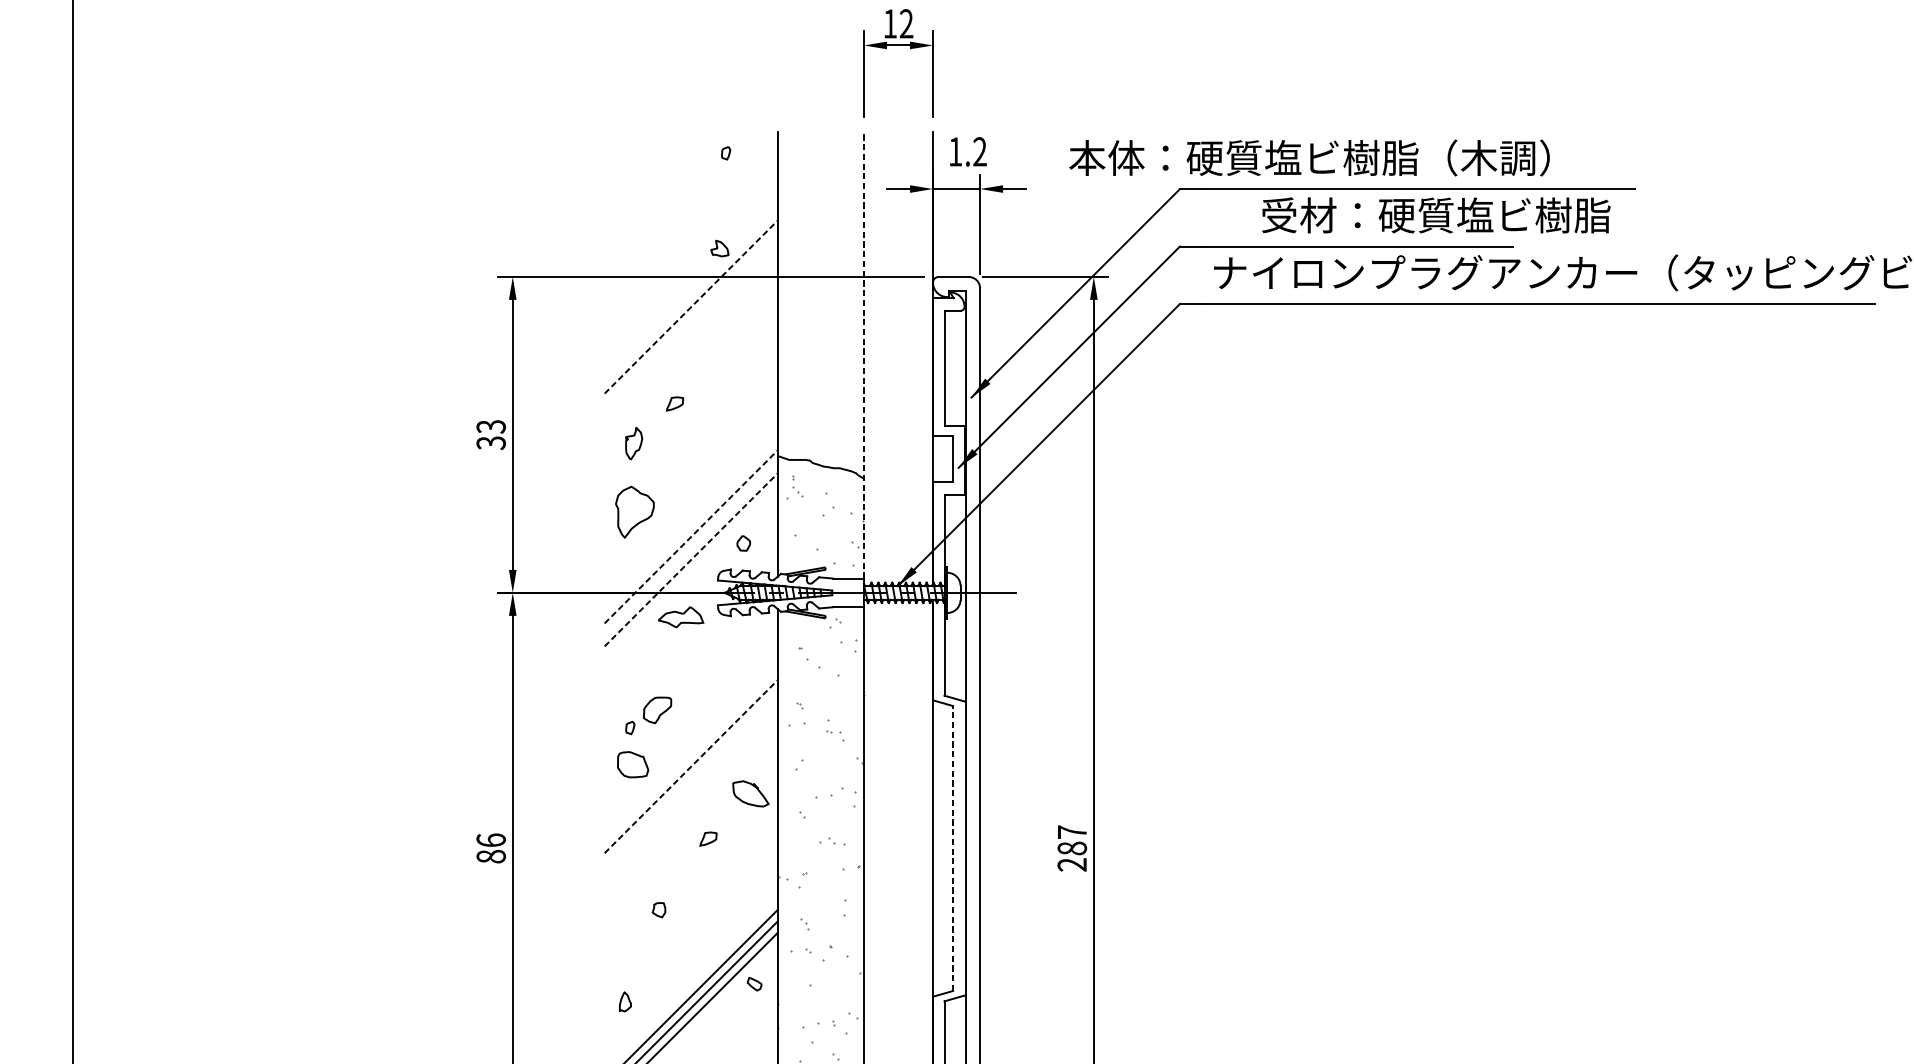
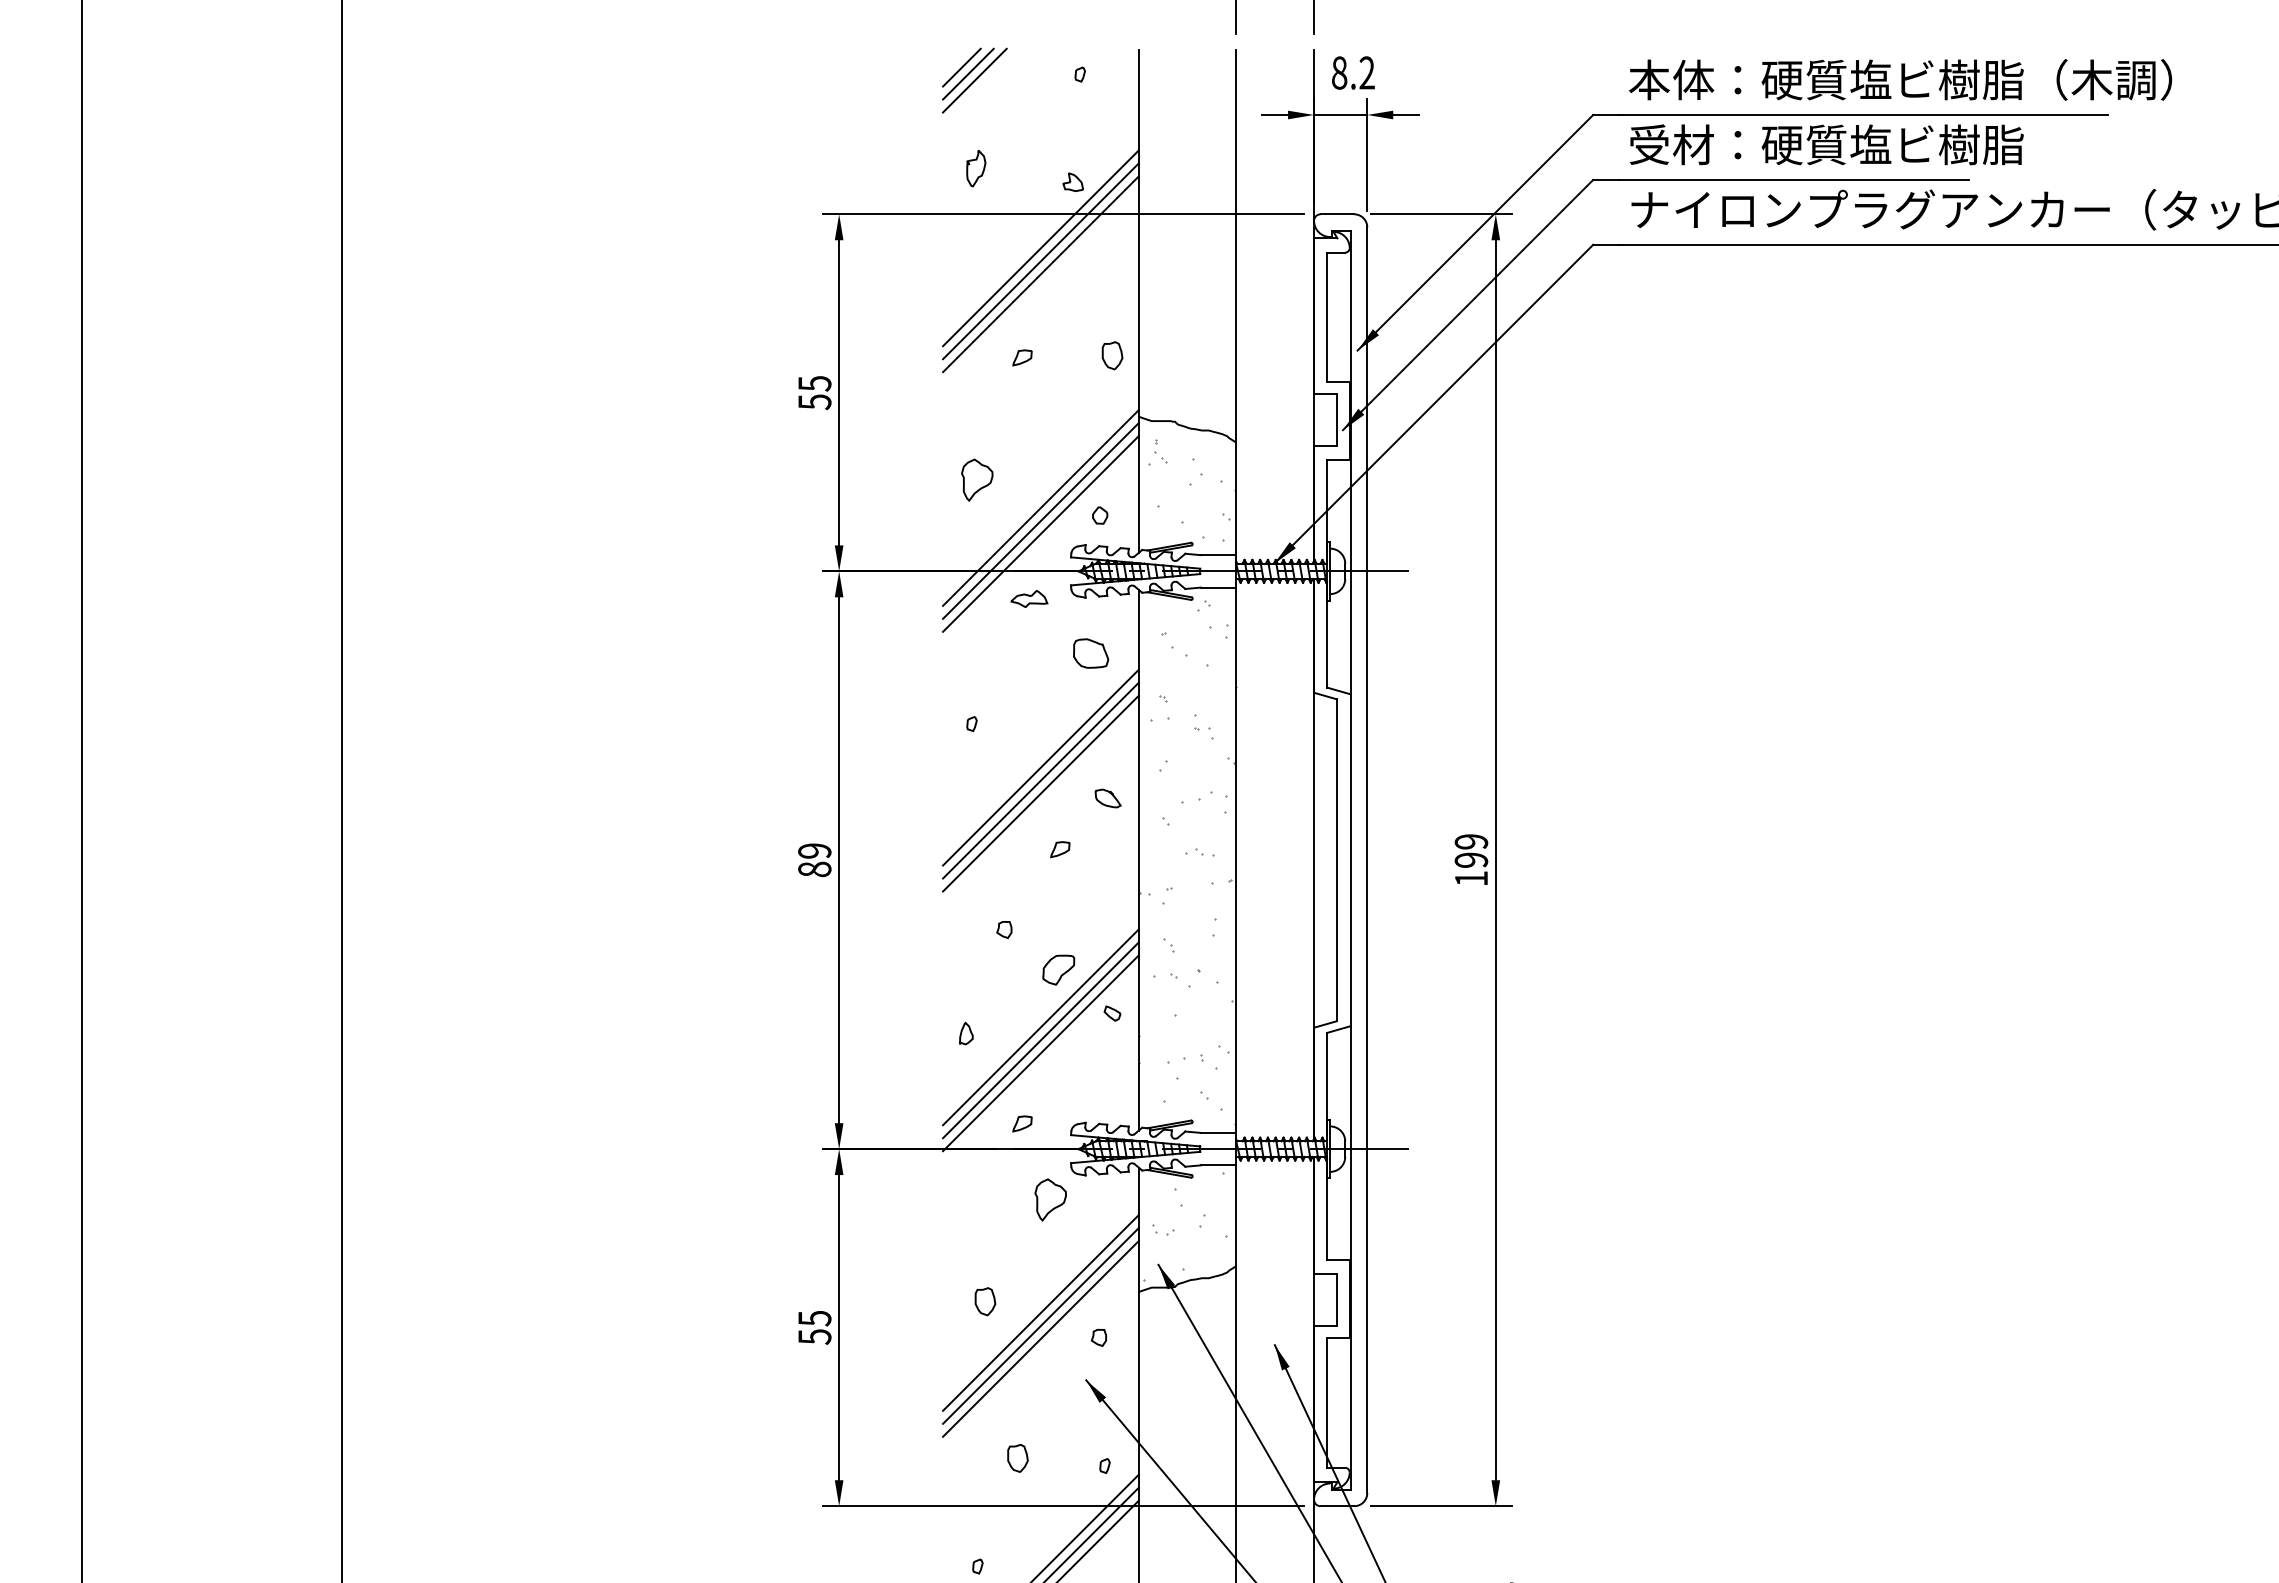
line: (621, 147) -> (961, 67), added
text: (955, 151) -> (1339, 72), 1.2 -> 8.2
line: (627, 152) -> (968, 73), added
text: (1309, 157) -> (1900, 79), moved
line: (632, 158) -> (974, 80), added
text: (1436, 215) -> (1826, 144), moved
line: (691, 307) -> (1041, 248), dashed -> solid
line: (690, 318) -> (1040, 261), added
line: (690, 330) -> (1040, 274), added
line: (864, 354) -> (1236, 302), dashed -> solid
part: (754, 401) -> (1112, 355), added
text: (490, 434) -> (814, 392), 33 -> 55
part: (634, 443) -> (976, 168), moved
part: (635, 511) -> (977, 479), size x0.71
line: (691, 536) -> (1041, 507), dashed -> solid
line: (690, 547) -> (1040, 520), added
line: (691, 559) -> (1041, 533), dashed -> solid
part: (681, 616) -> (1029, 598), size x0.71
part: (657, 709) -> (1058, 969), moved
part: (633, 764) -> (1091, 653), moved
line: (691, 766) -> (1041, 767), dashed -> solid
line: (690, 777) -> (1040, 780), added
line: (690, 789) -> (1040, 793), added
part: (750, 793) -> (1107, 798), size x0.62
text: (490, 839) -> (814, 850), 86 -> 89
line: (952, 848) -> (1336, 860), dashed -> solid
text: (1072, 848) -> (1471, 860), 287 -> 199

